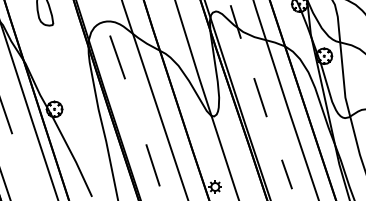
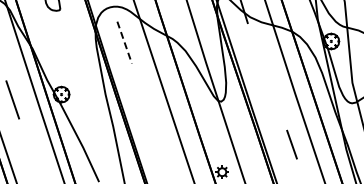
line: (117, 57) -> (124, 42), solid -> dashed
line: (260, 97) -> (267, 82), removed
line: (152, 165) -> (159, 150), removed
line: (286, 174) -> (291, 144), moved

